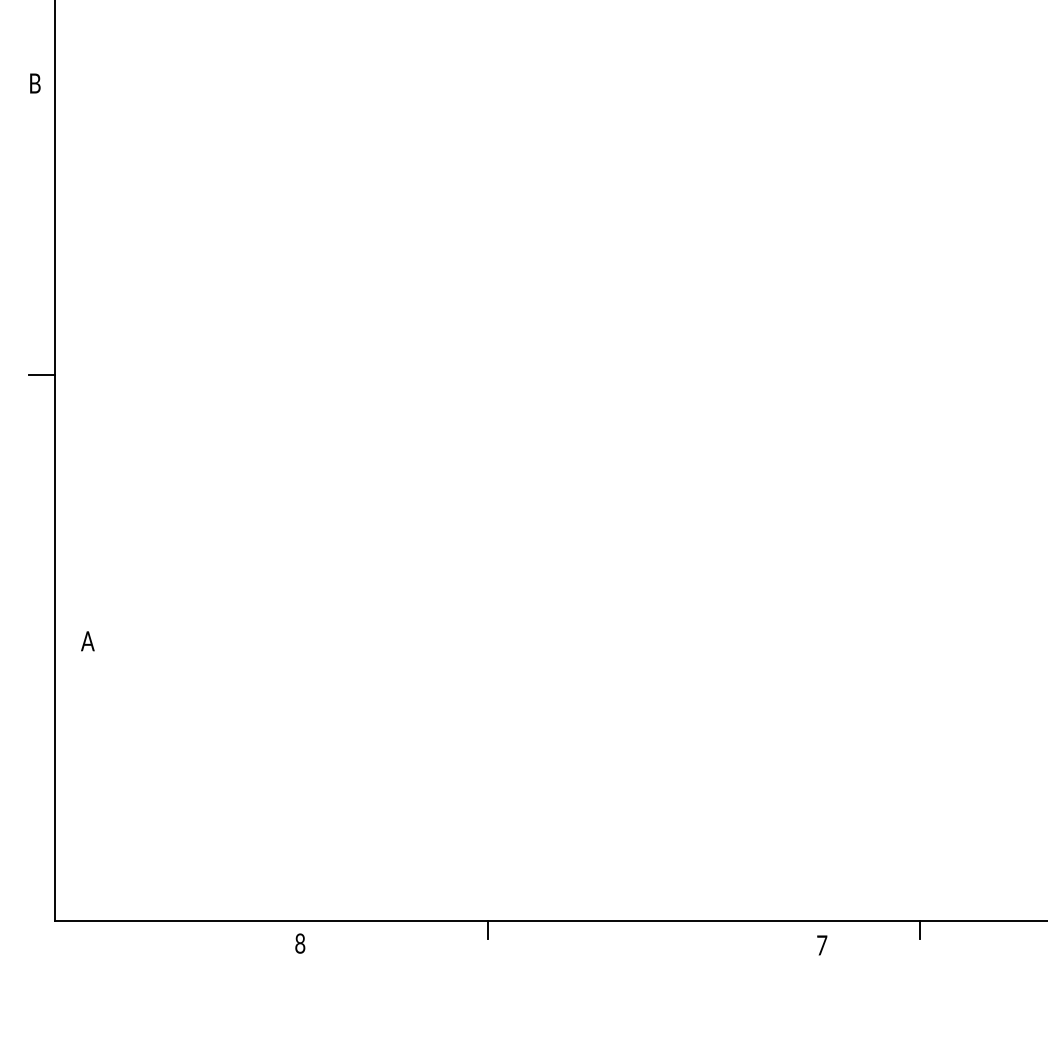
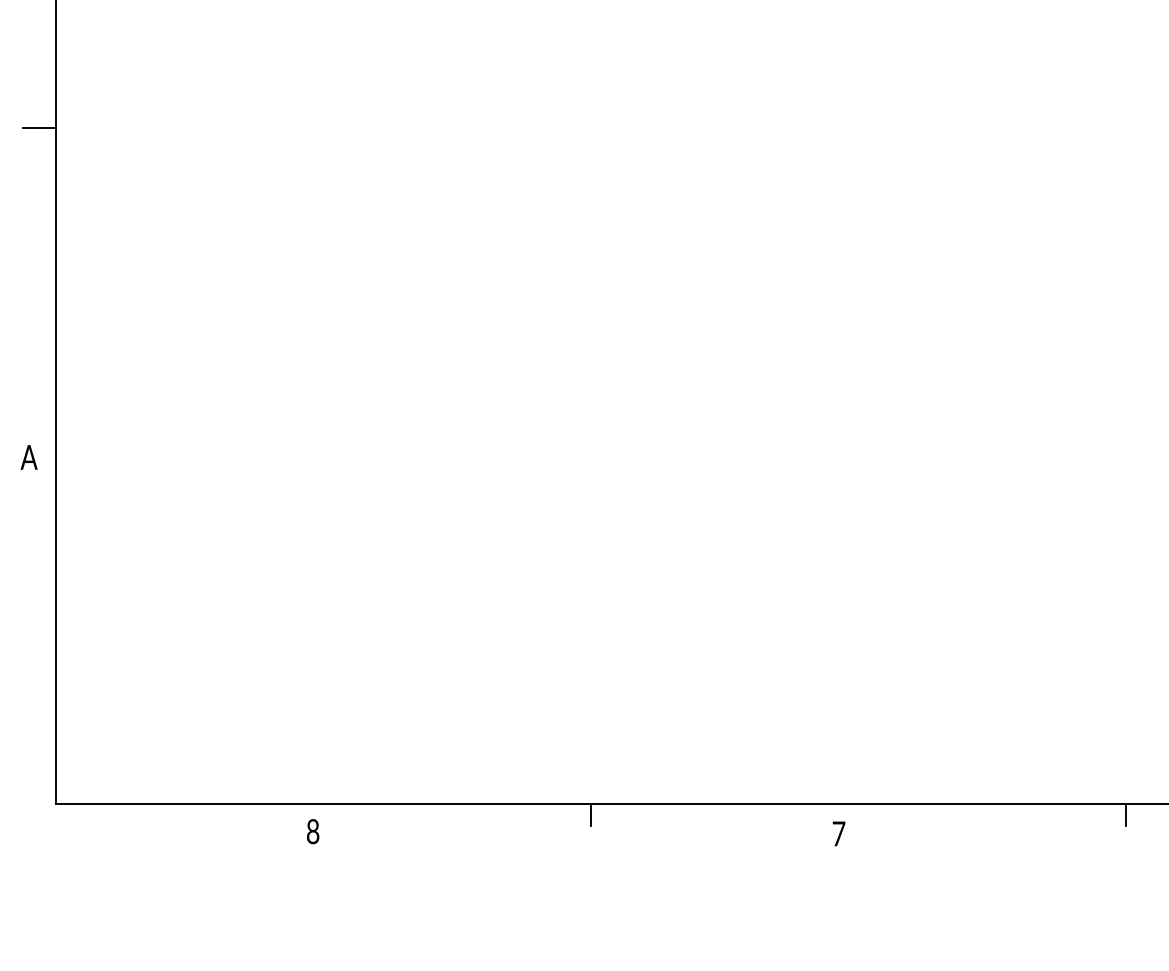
text: (87, 641) -> (28, 457), moved
text: (300, 943) -> (313, 831), moved
text: (822, 945) -> (839, 833), moved

